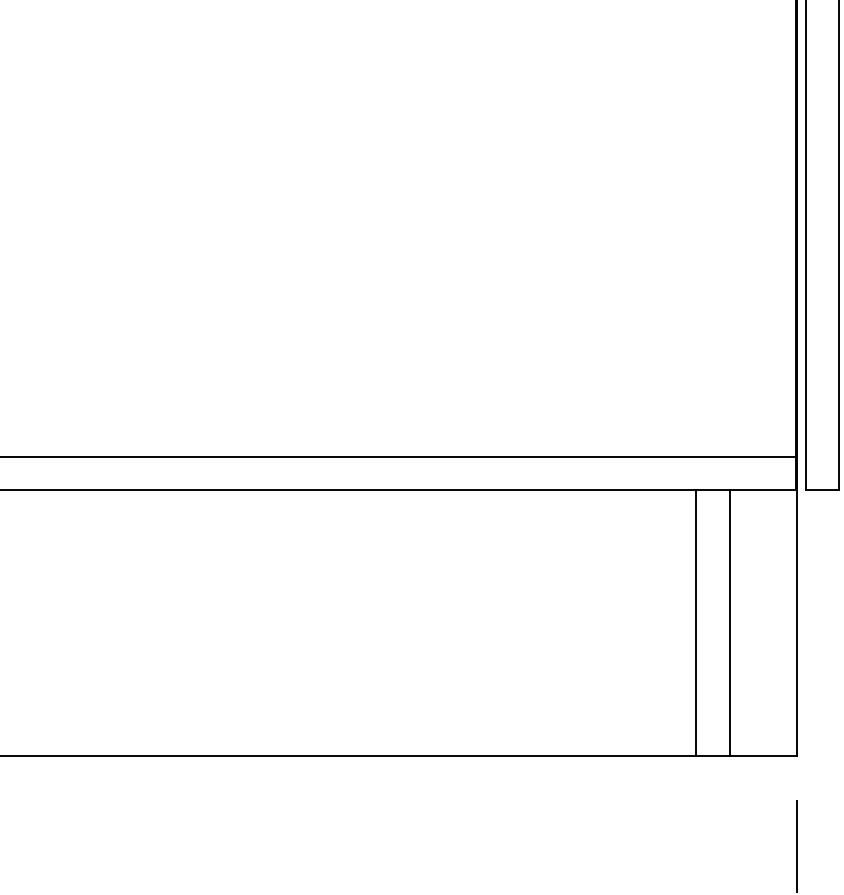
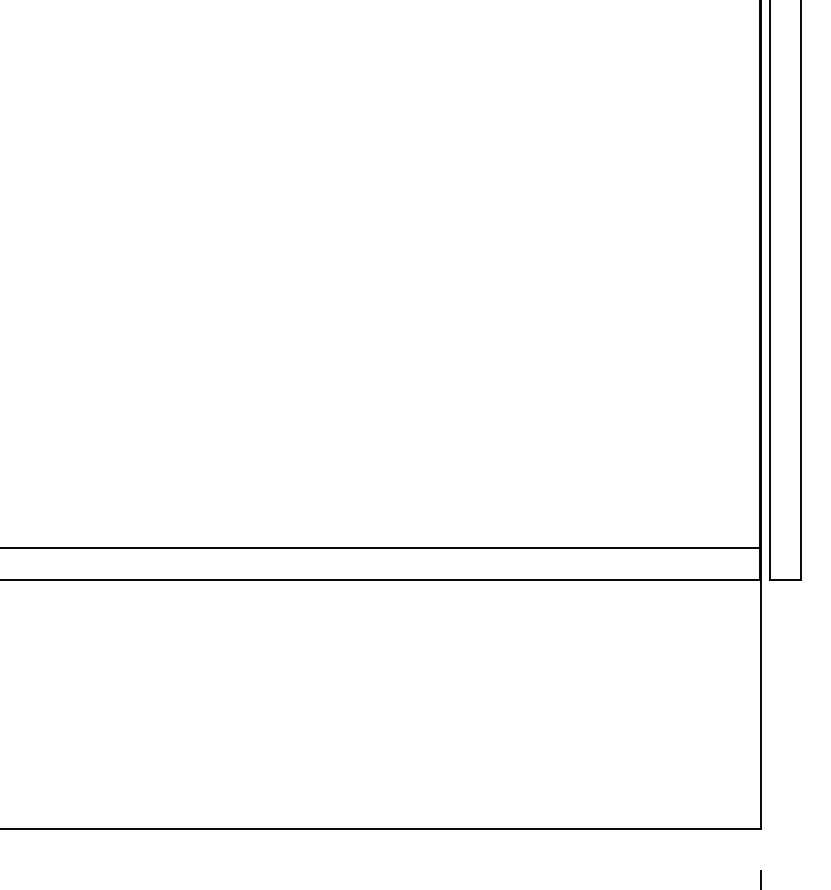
line: (696, 622) -> (666, 703), removed
line: (730, 622) -> (698, 703), removed

